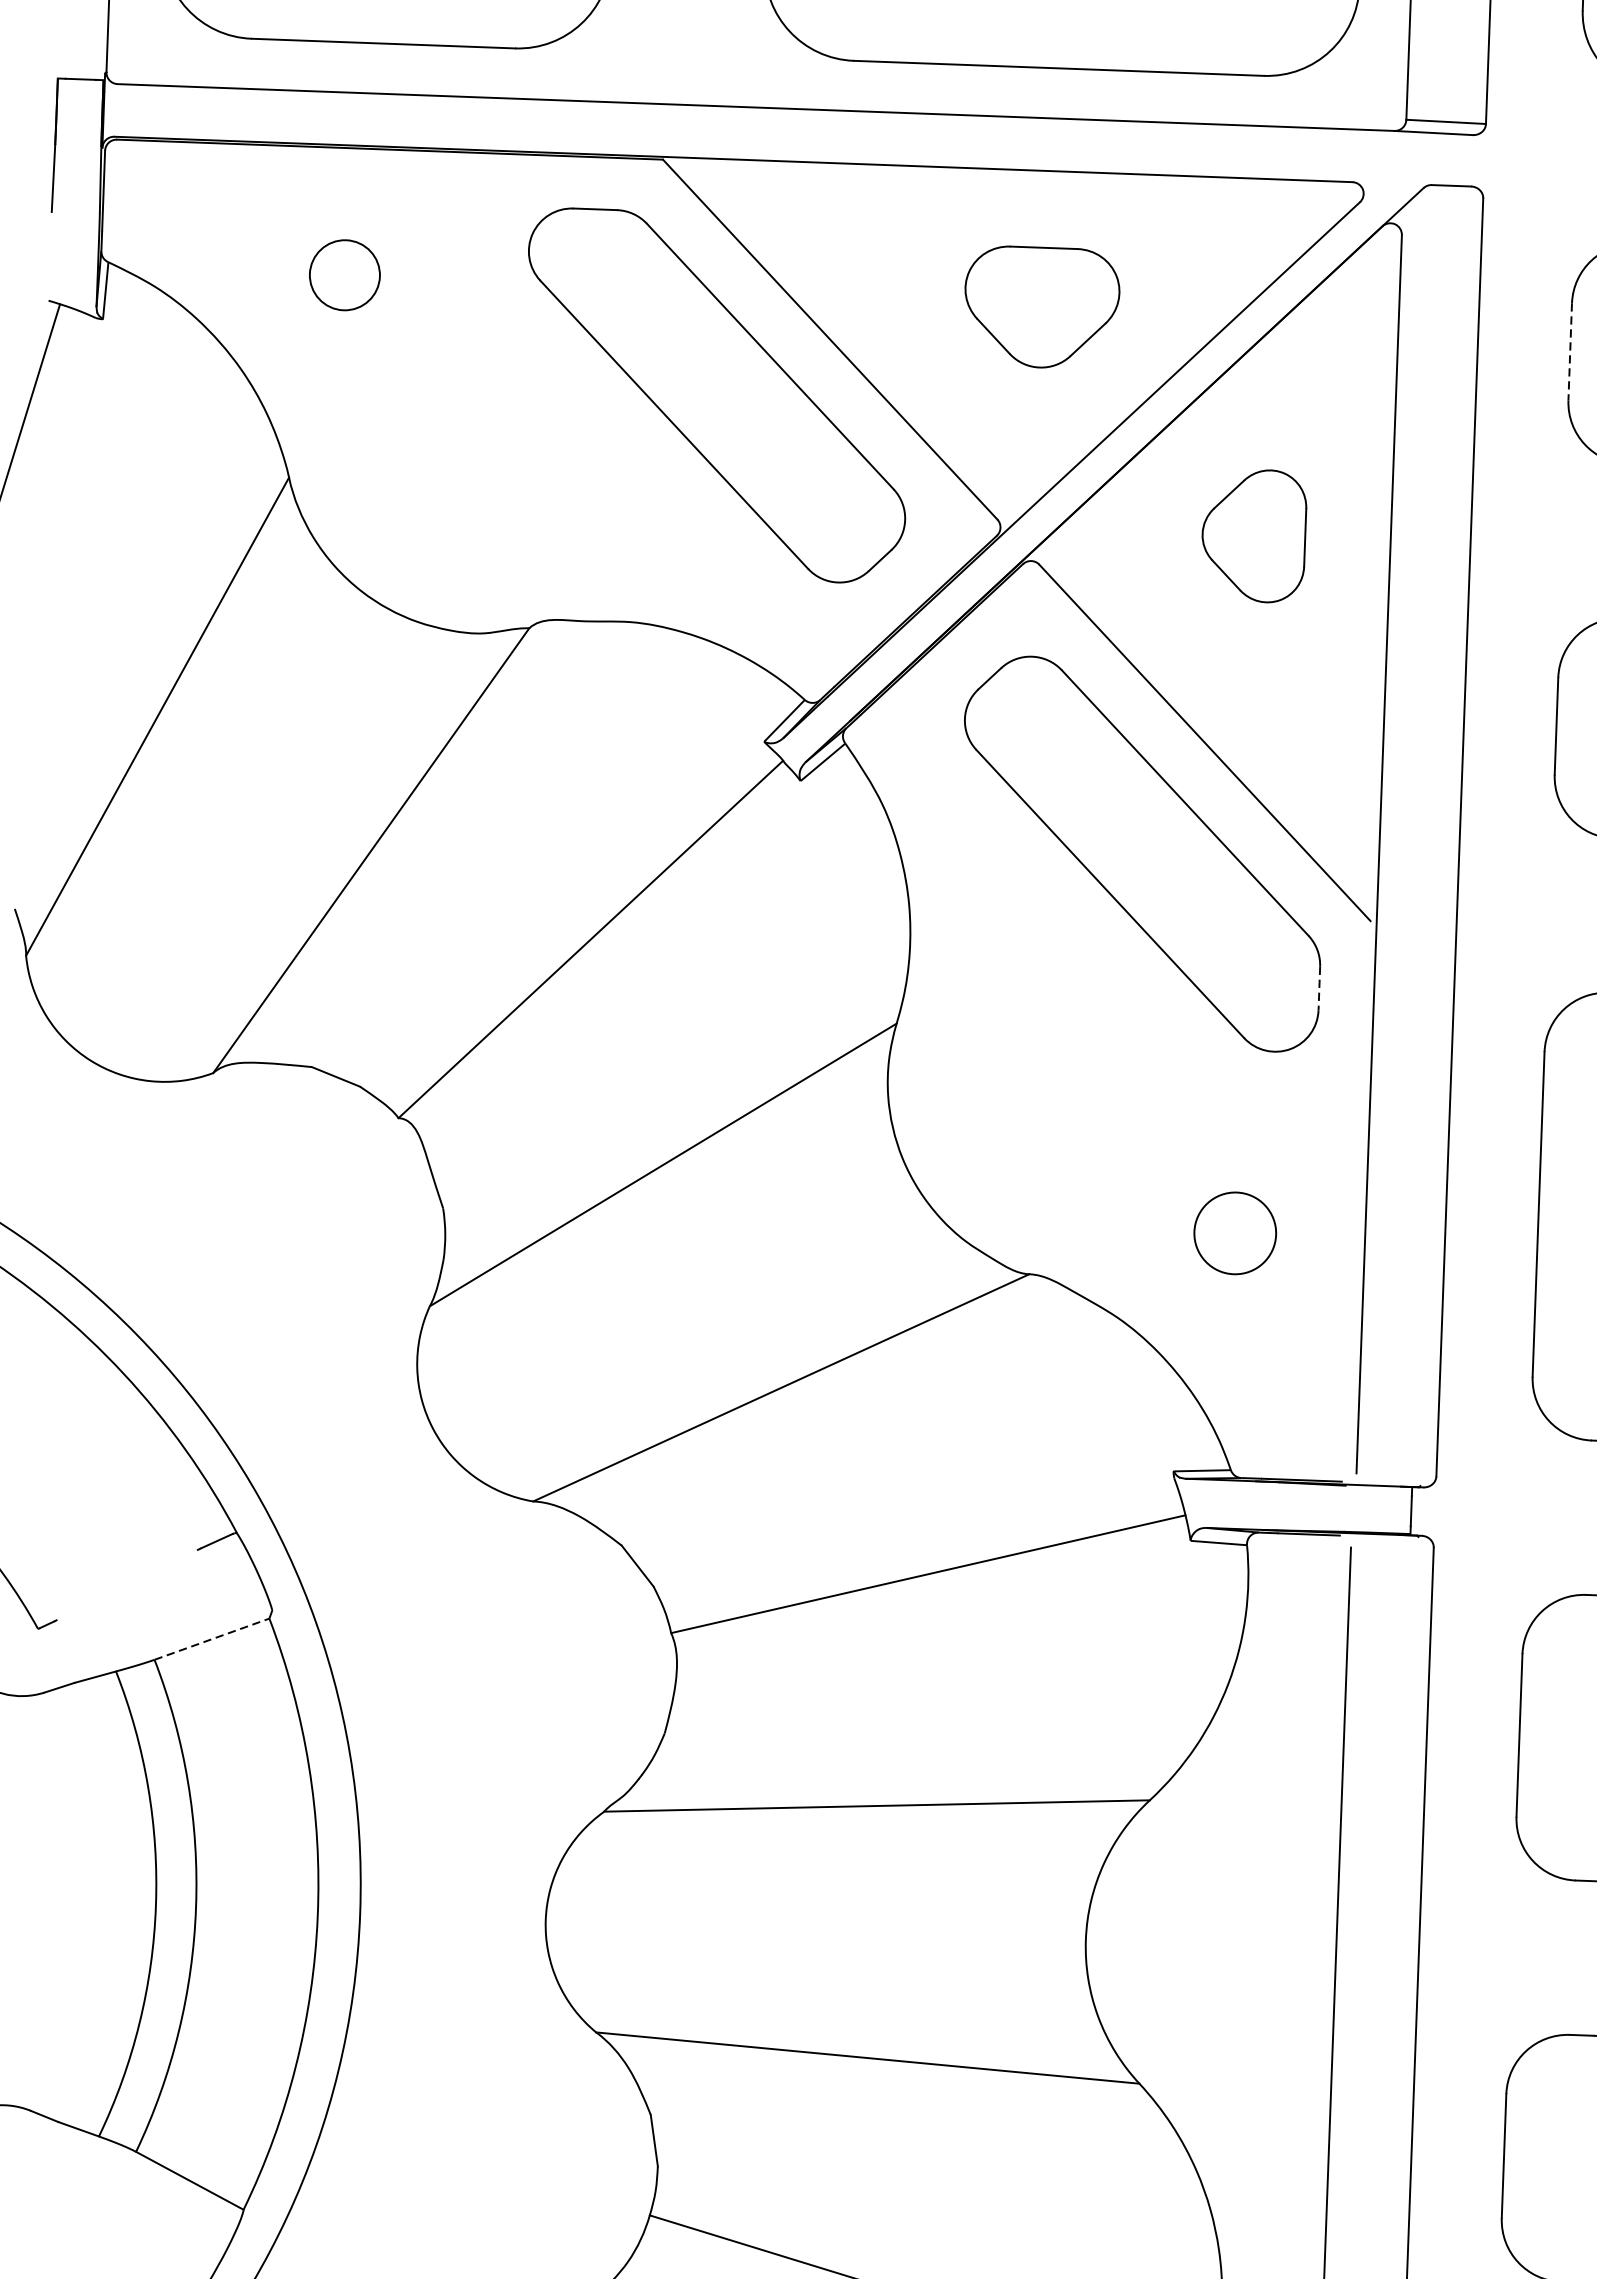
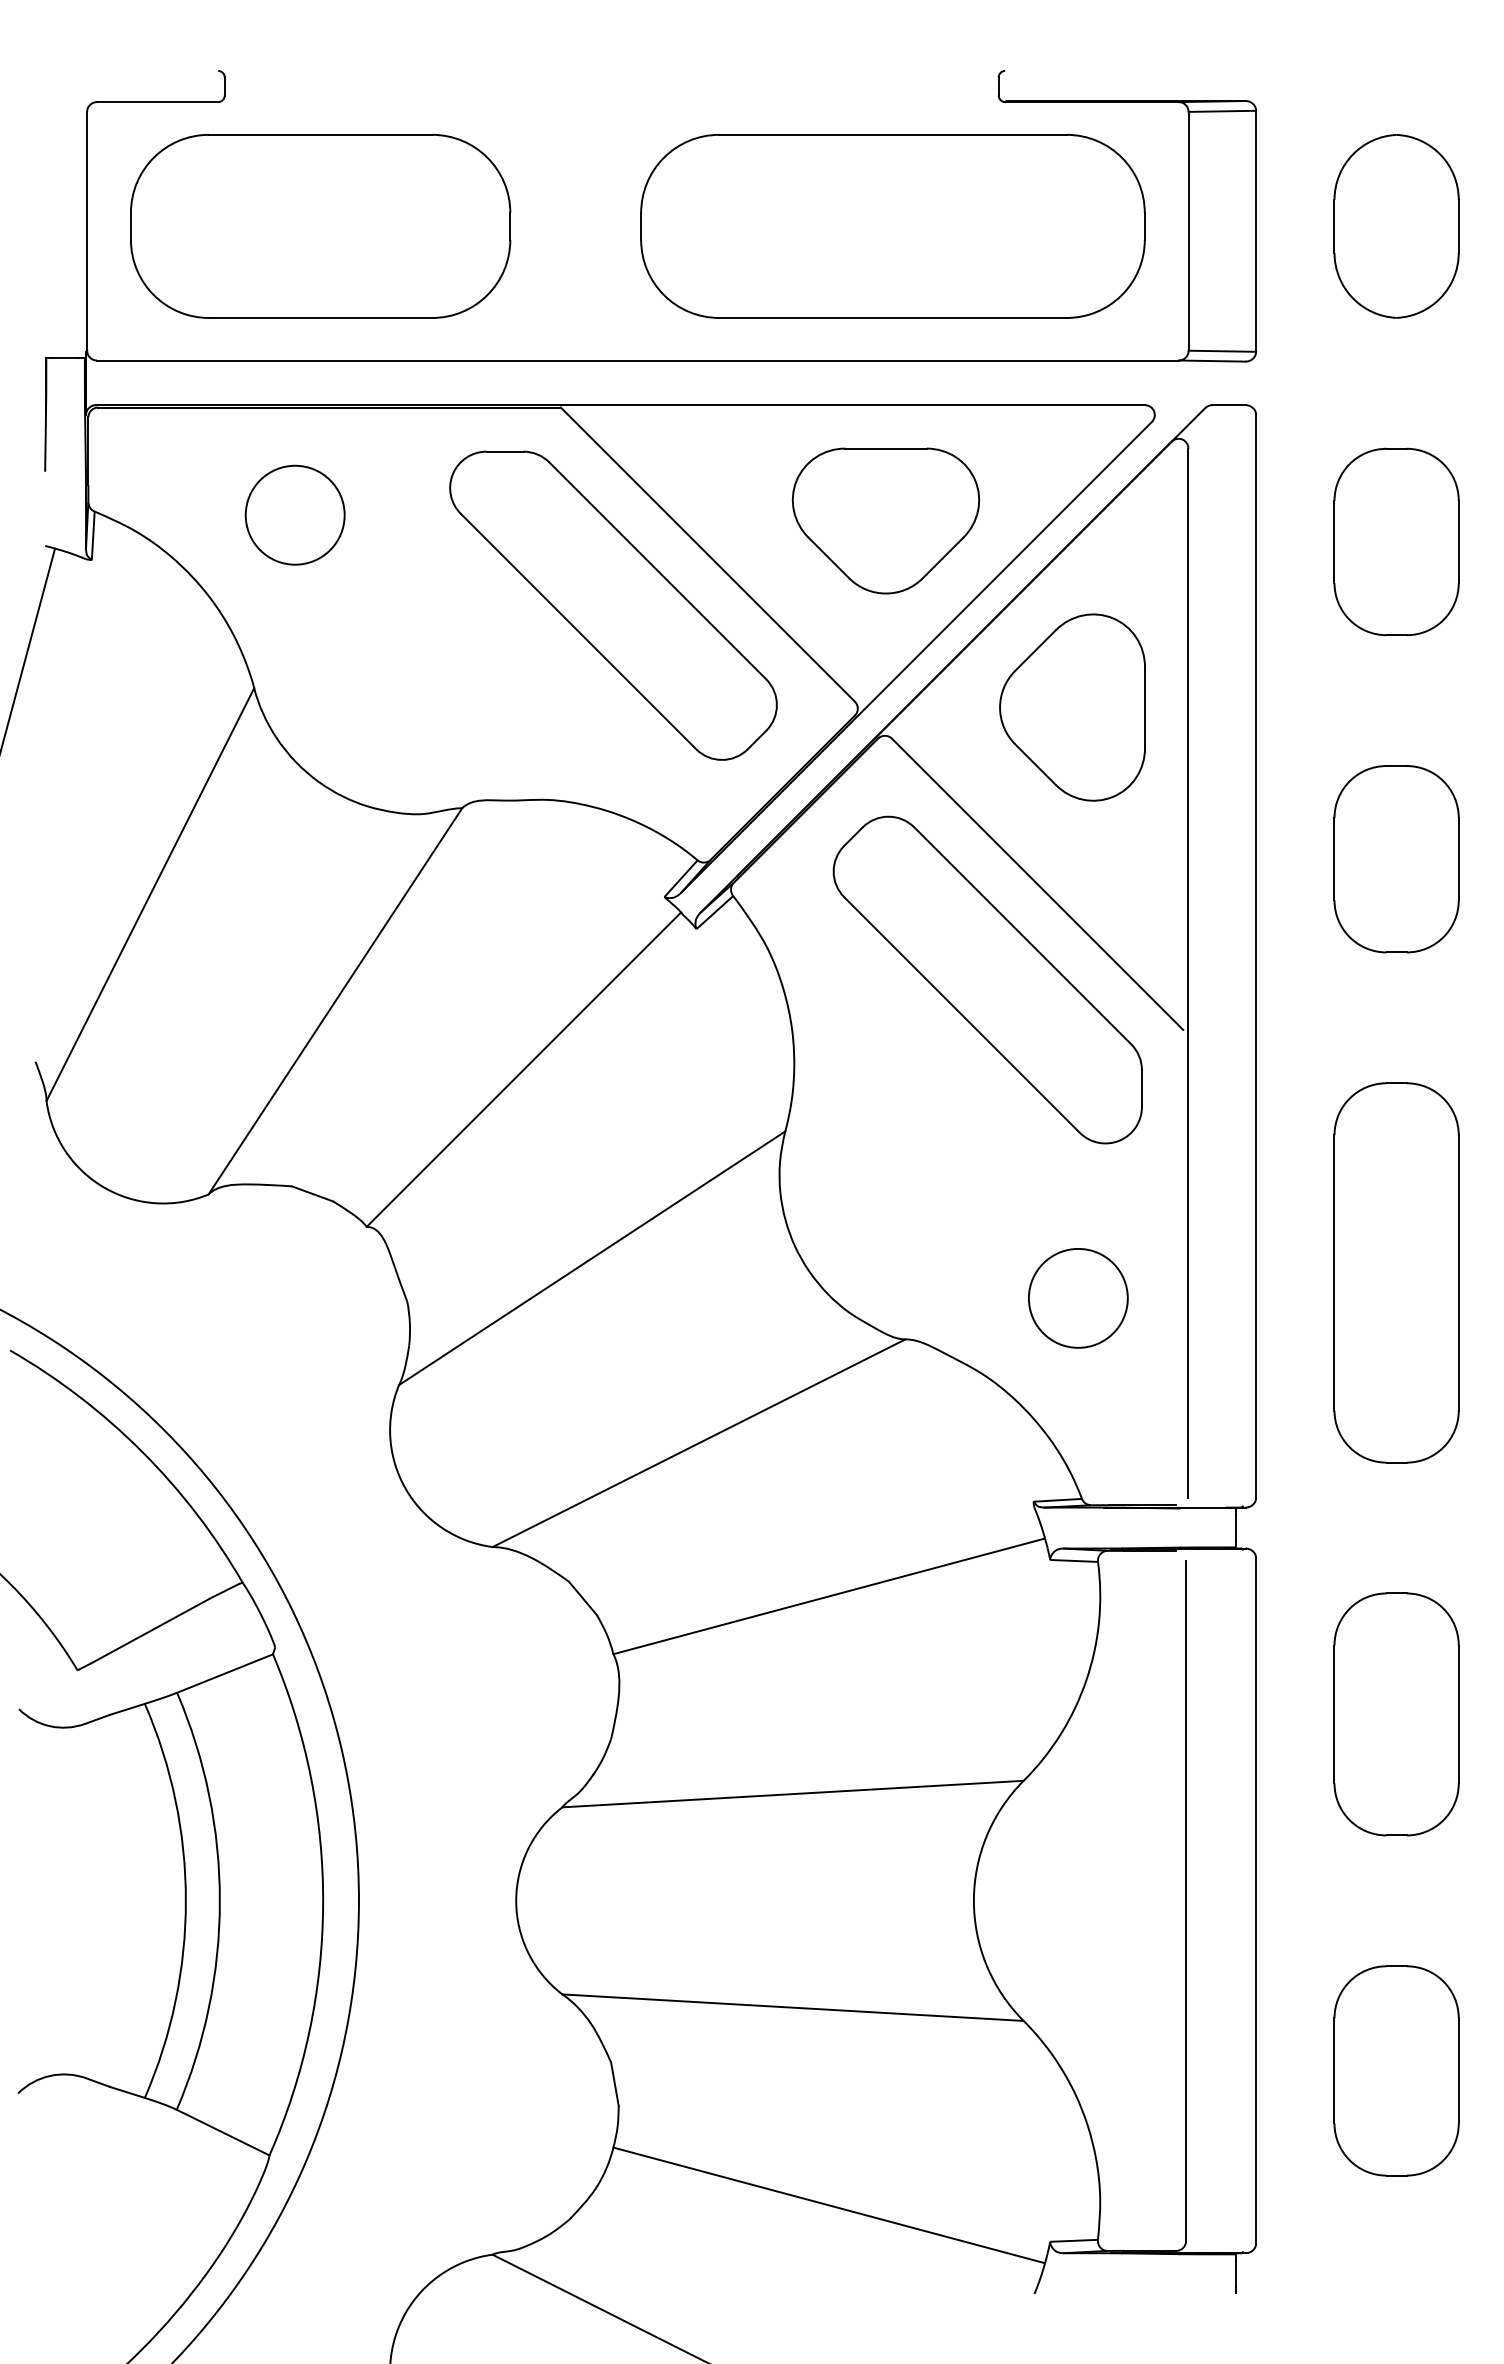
circle: (344, 274) -> (294, 514), size x1.67
part: (1041, 307) -> (885, 520), size x1.43
line: (1570, 352) -> (1334, 542), dashed -> solid
part: (1253, 535) -> (1072, 707), size x1.67
line: (1318, 988) -> (1141, 1088), dashed -> solid
circle: (1235, 1233) -> (1078, 1298), size x1.43
line: (127, 1585) -> (151, 1630), added
line: (212, 1639) -> (225, 1673), dashed -> solid

